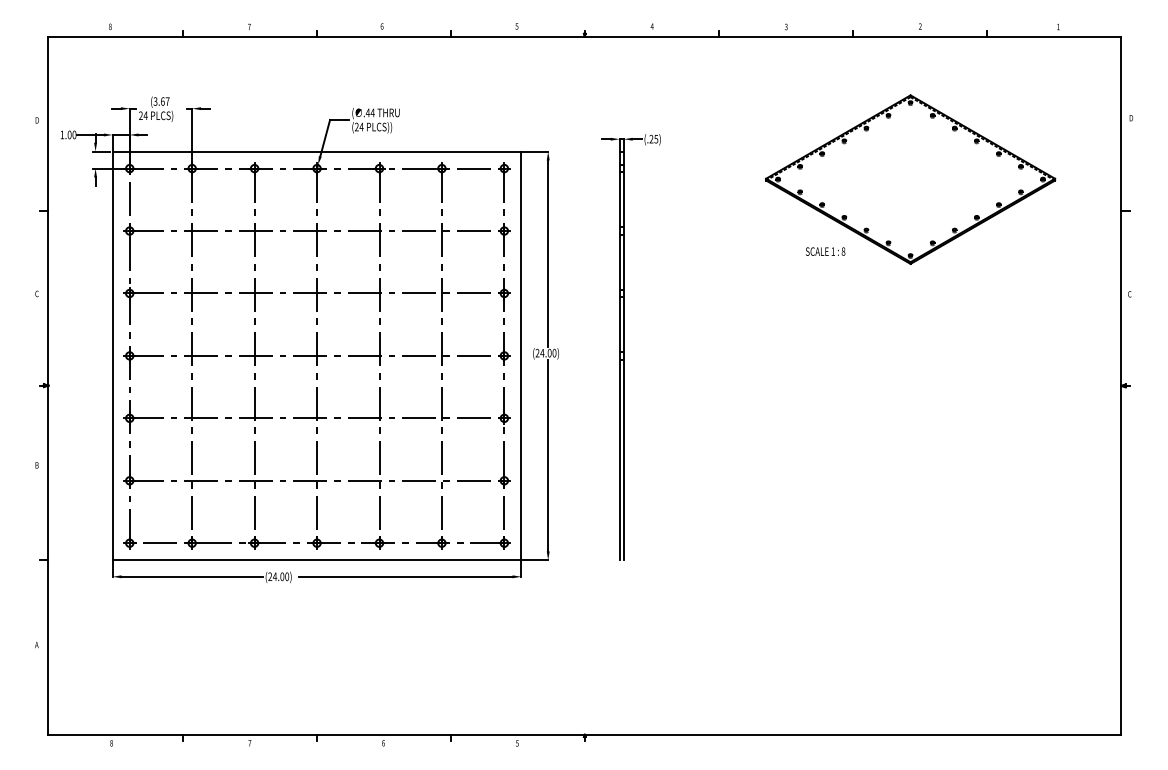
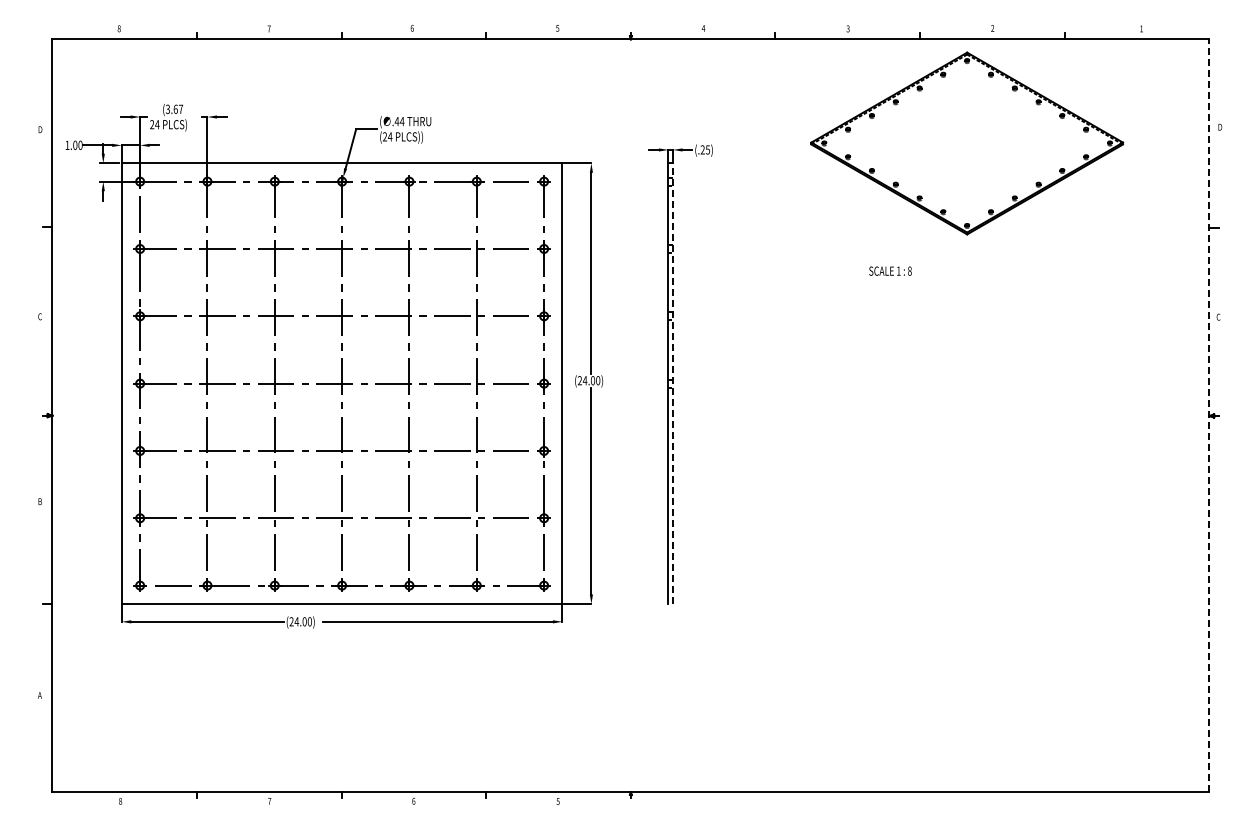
part: (910, 179) -> (967, 143), moved
line: (624, 355) -> (673, 383), solid -> dashed
line: (1121, 385) -> (1209, 415), solid -> dashed

